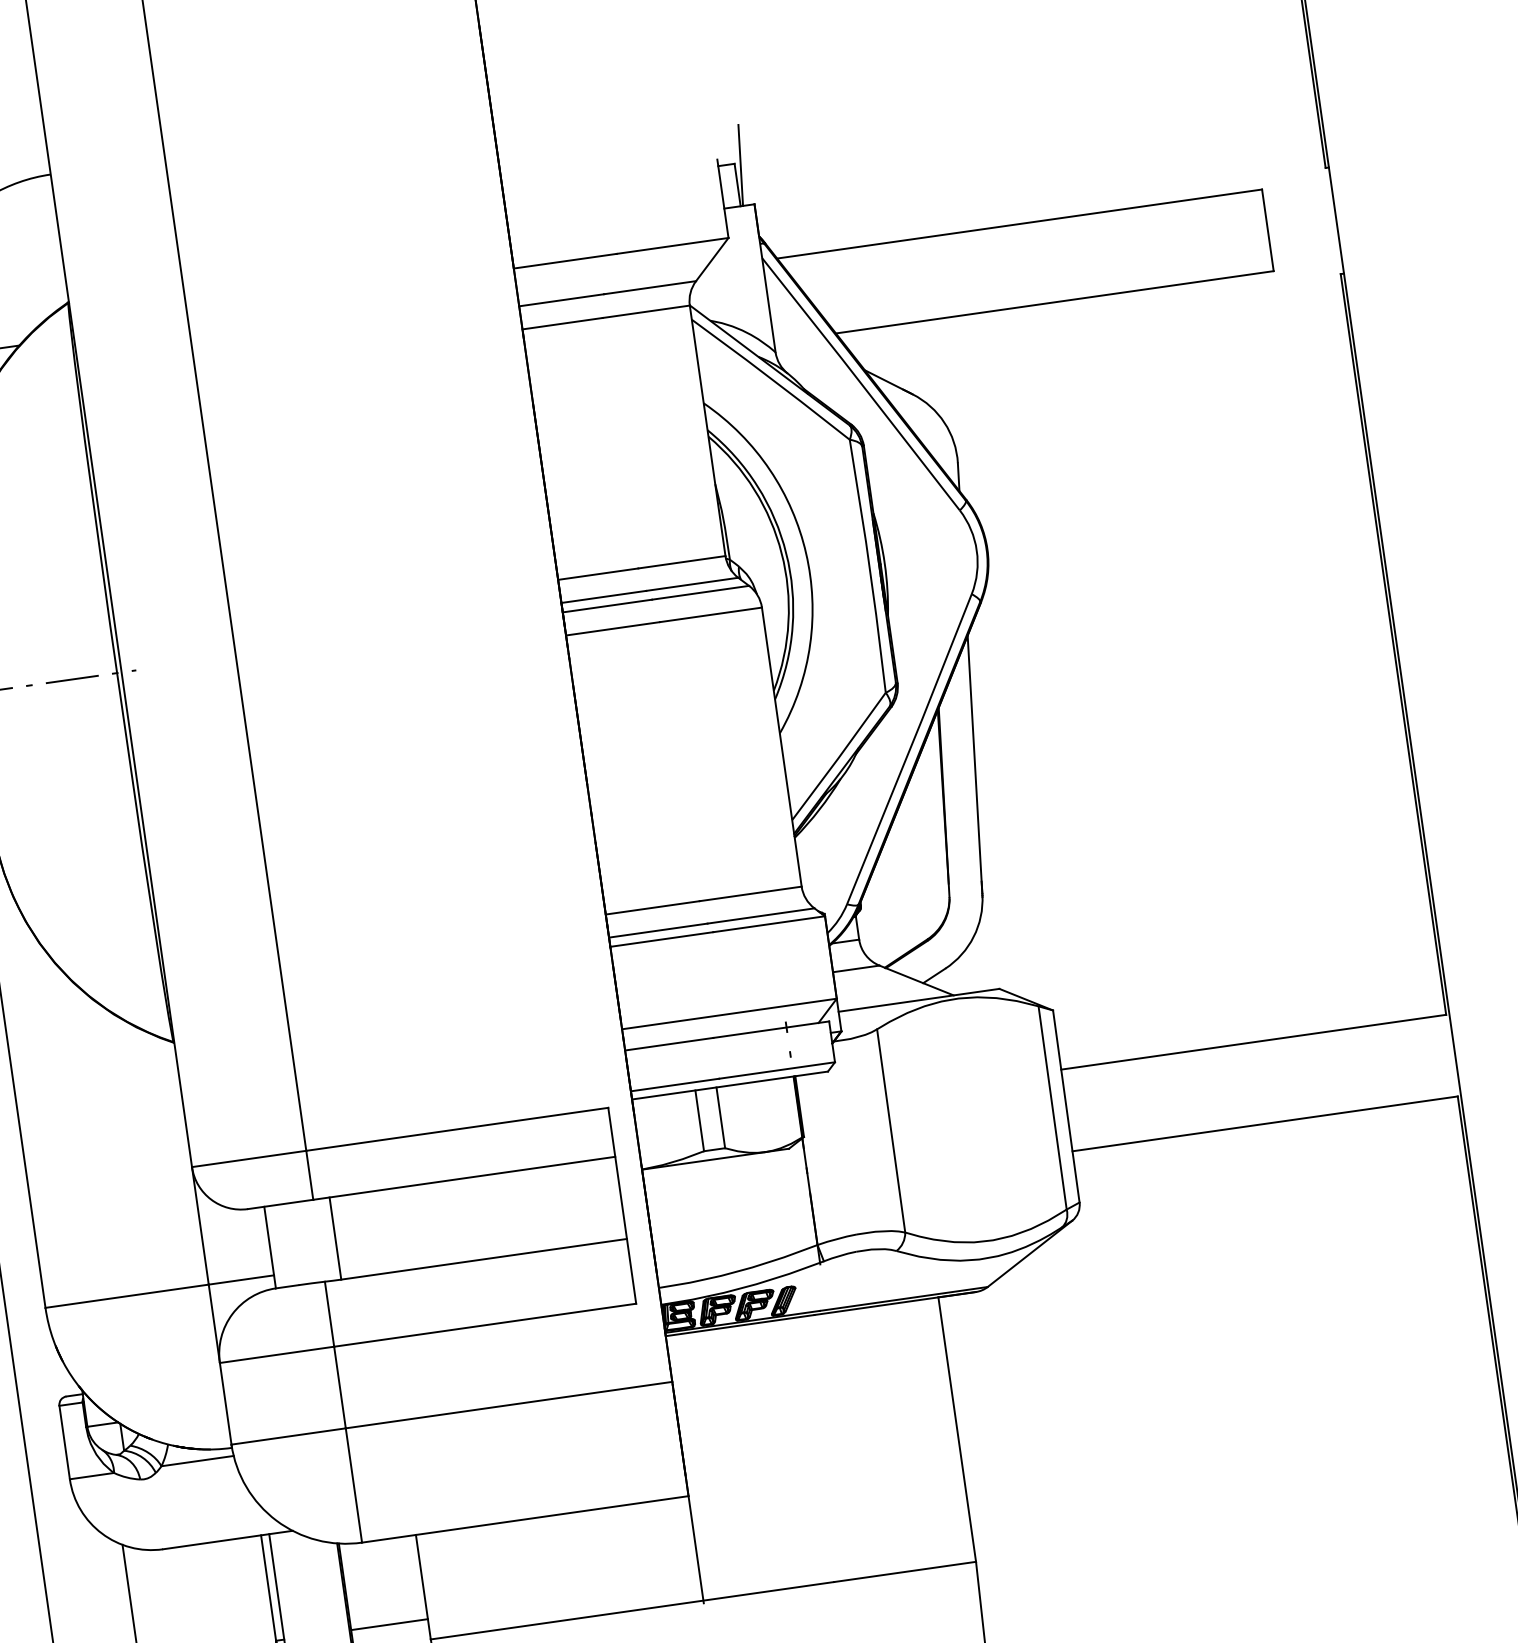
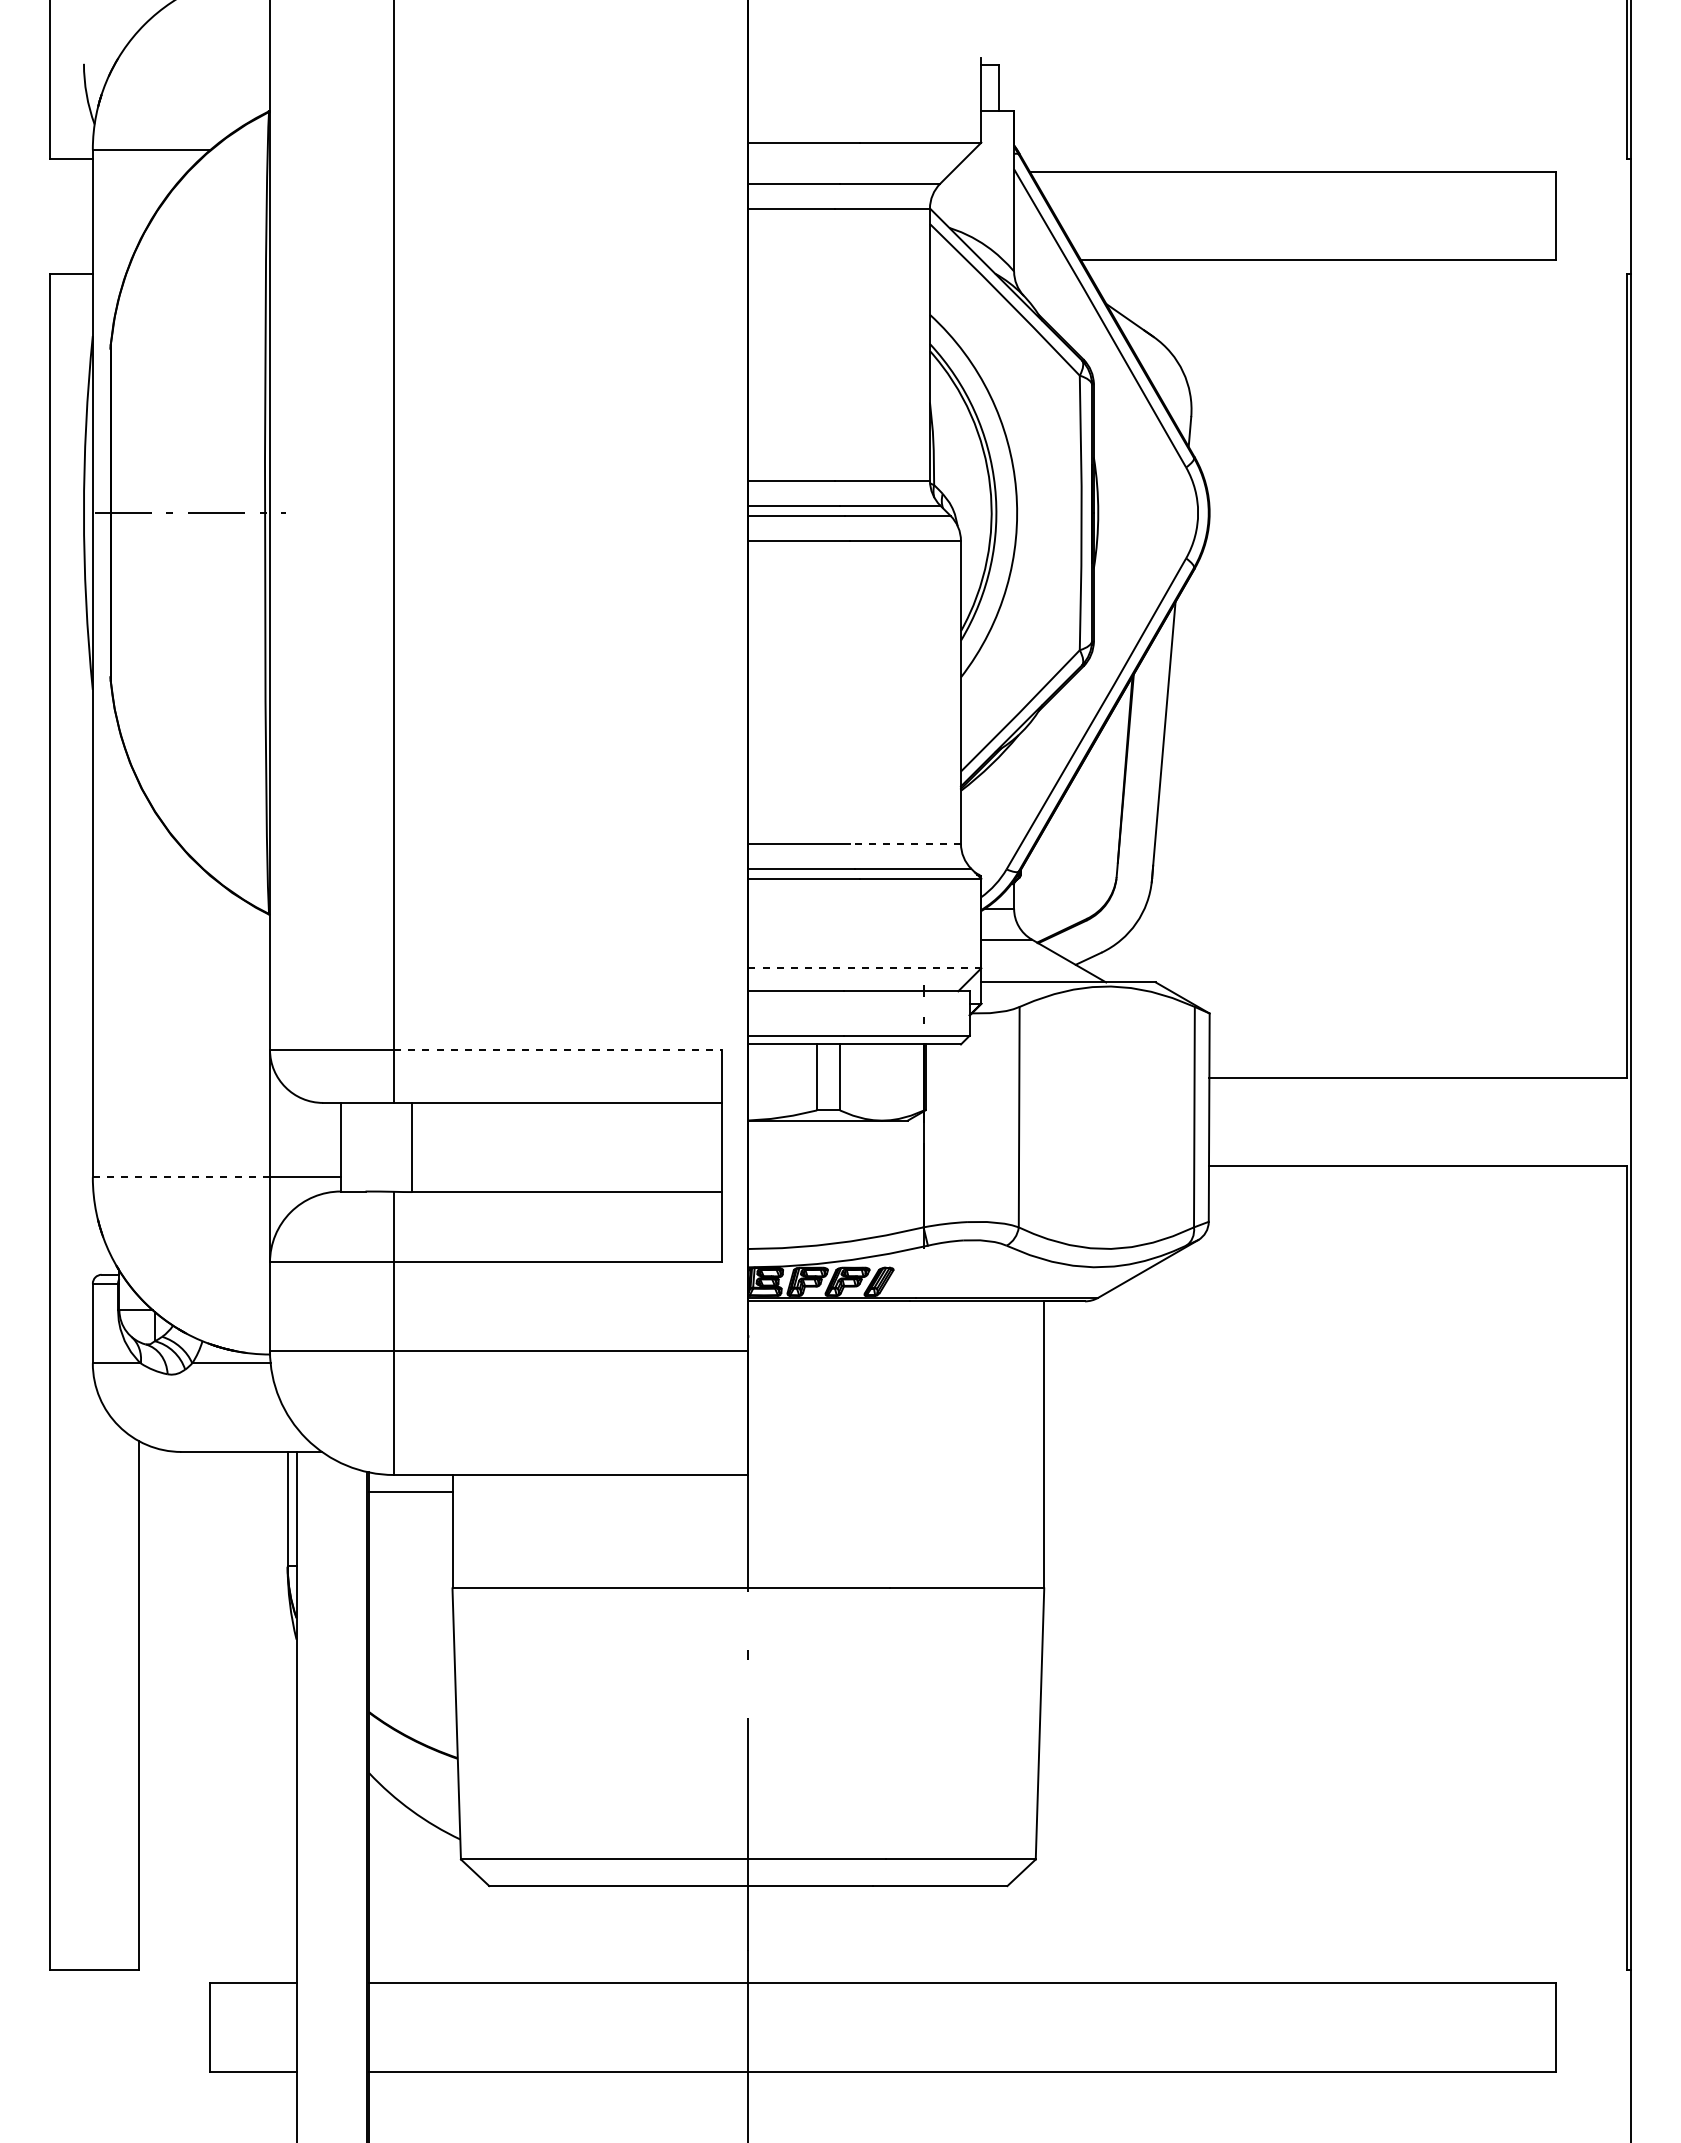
line: (740, 164) -> (1005, 66), removed
line: (750, 893) -> (905, 843), solid -> dashed
line: (730, 1014) -> (865, 968), solid -> dashed
line: (456, 1129) -> (557, 1049), solid -> dashed
line: (127, 1296) -> (181, 1177), solid -> dashed
line: (389, 1624) -> (410, 1492), moved

